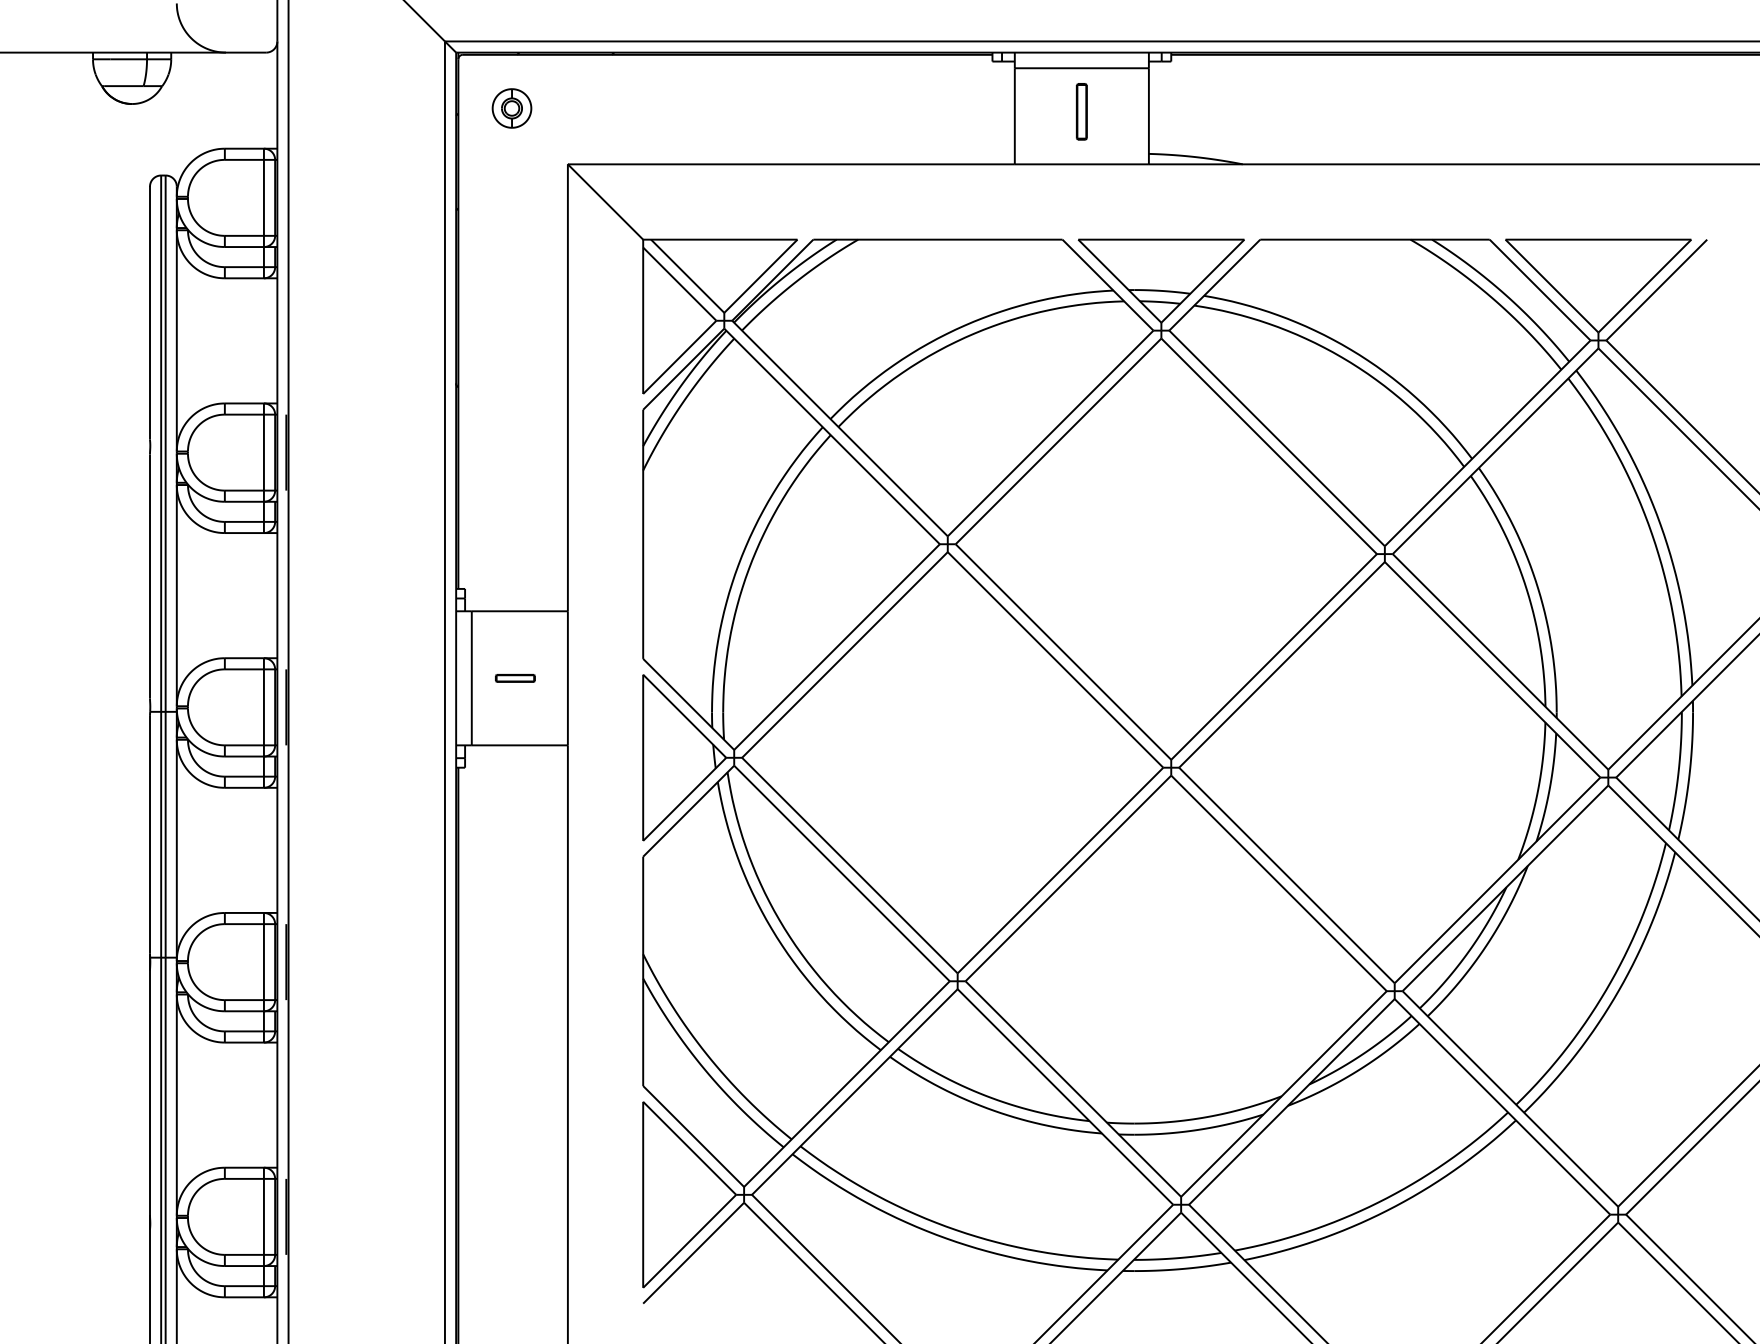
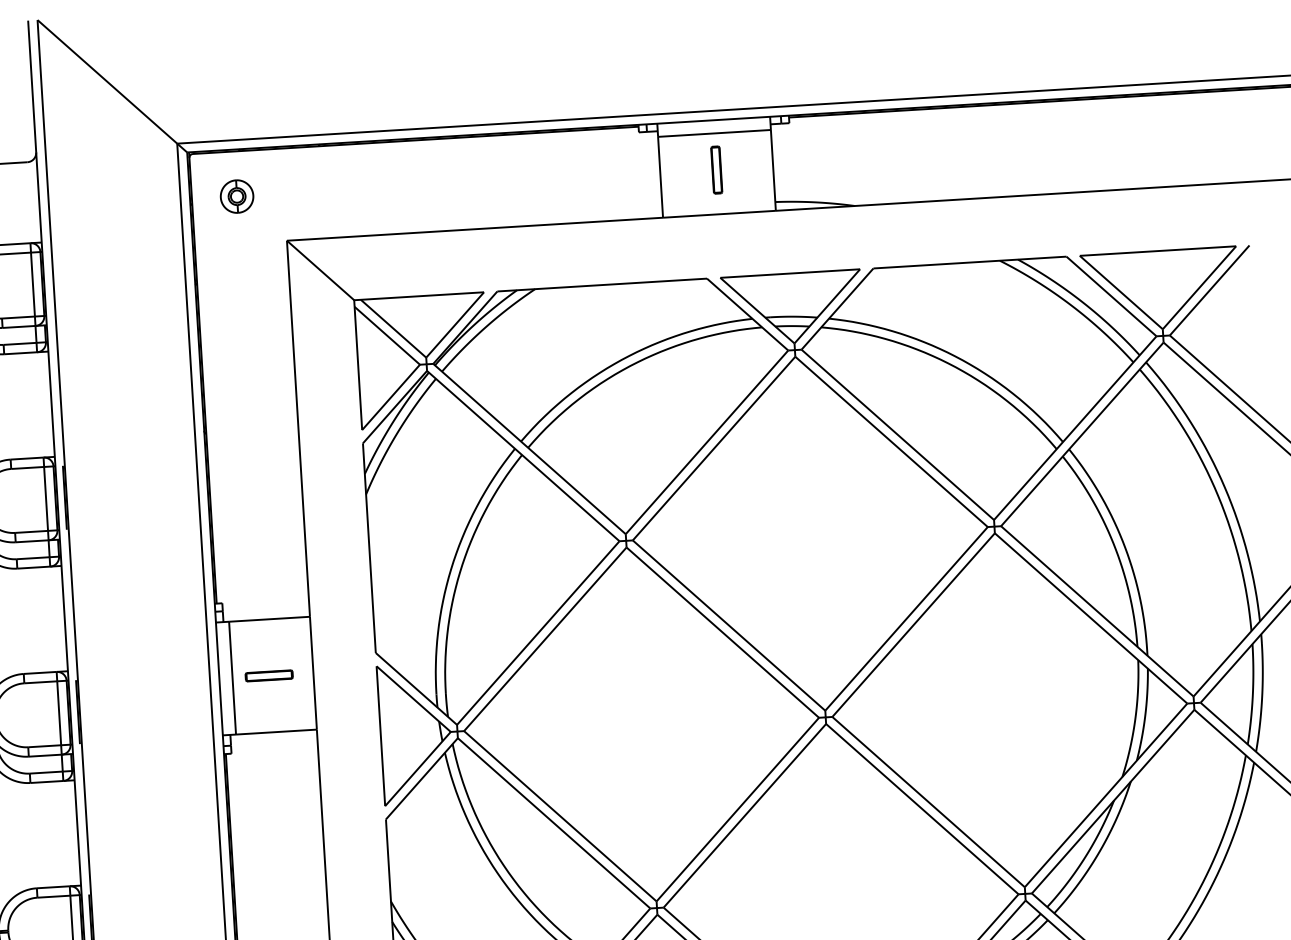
part: (515, 678) -> (269, 676), size x1.43

